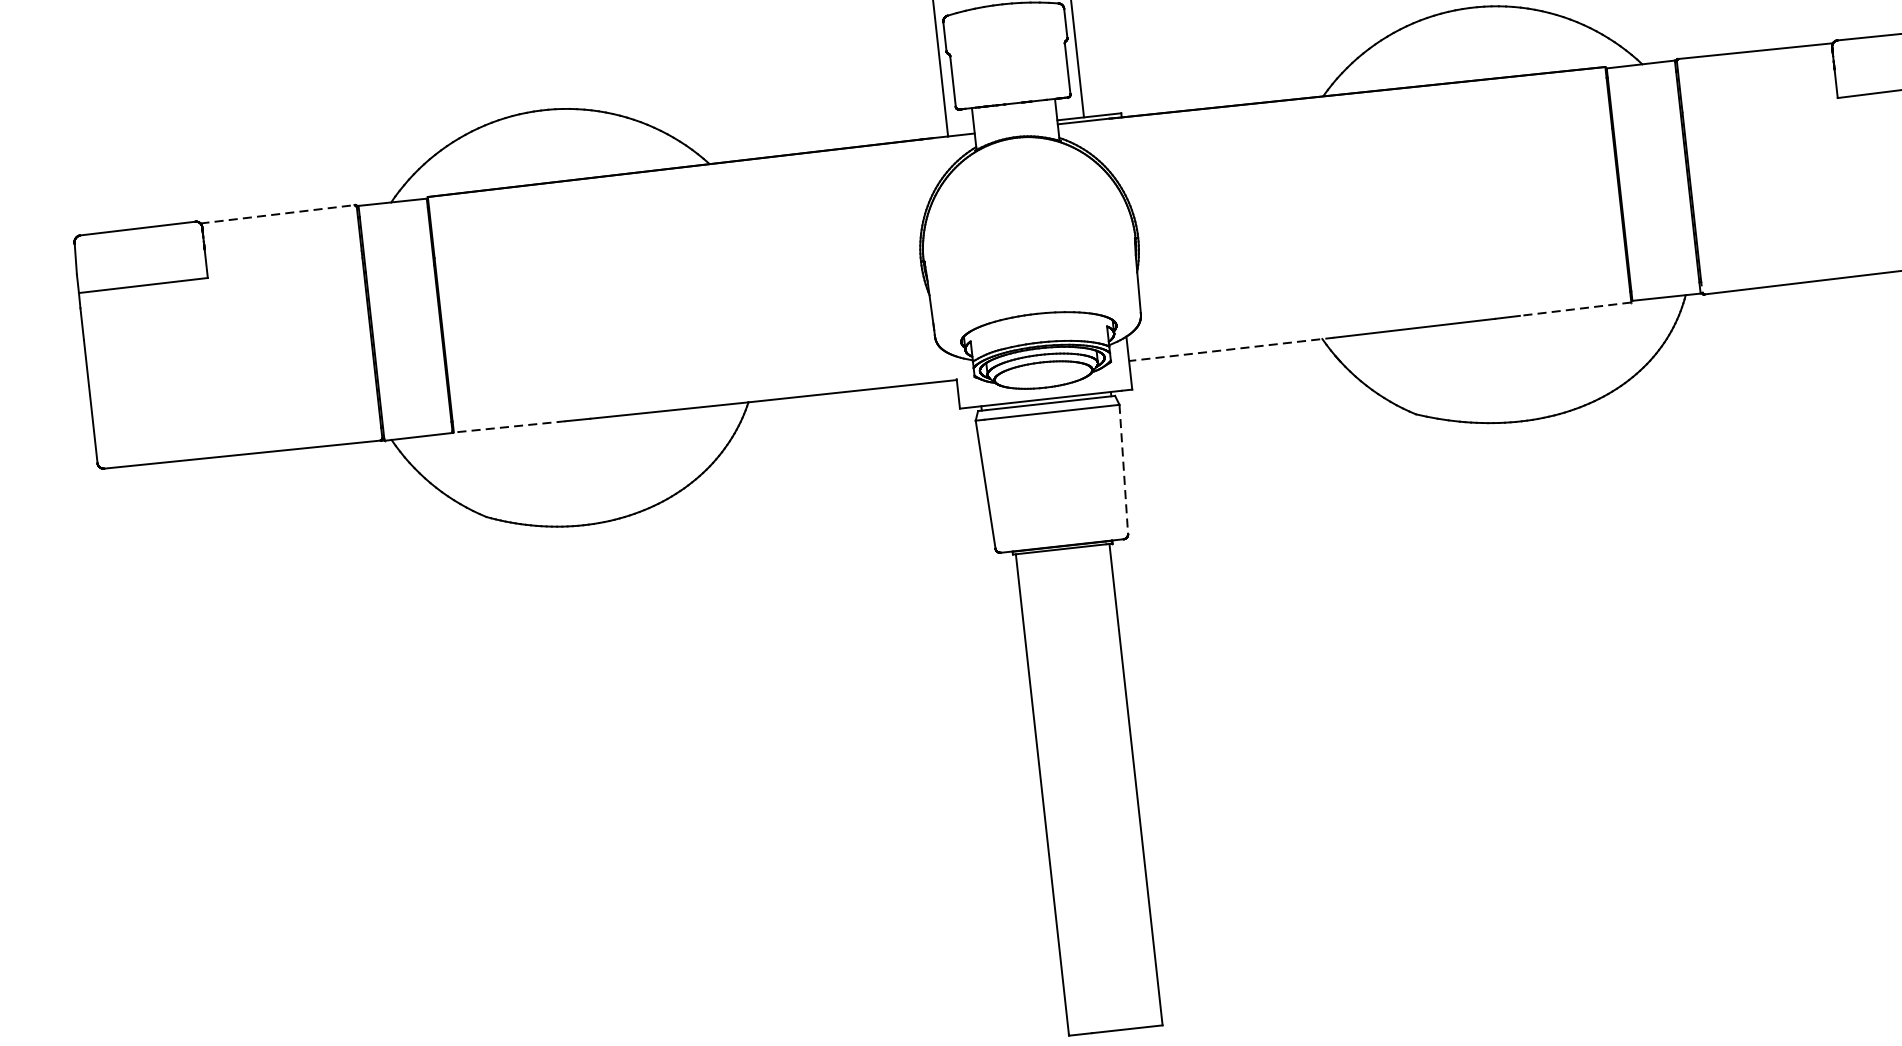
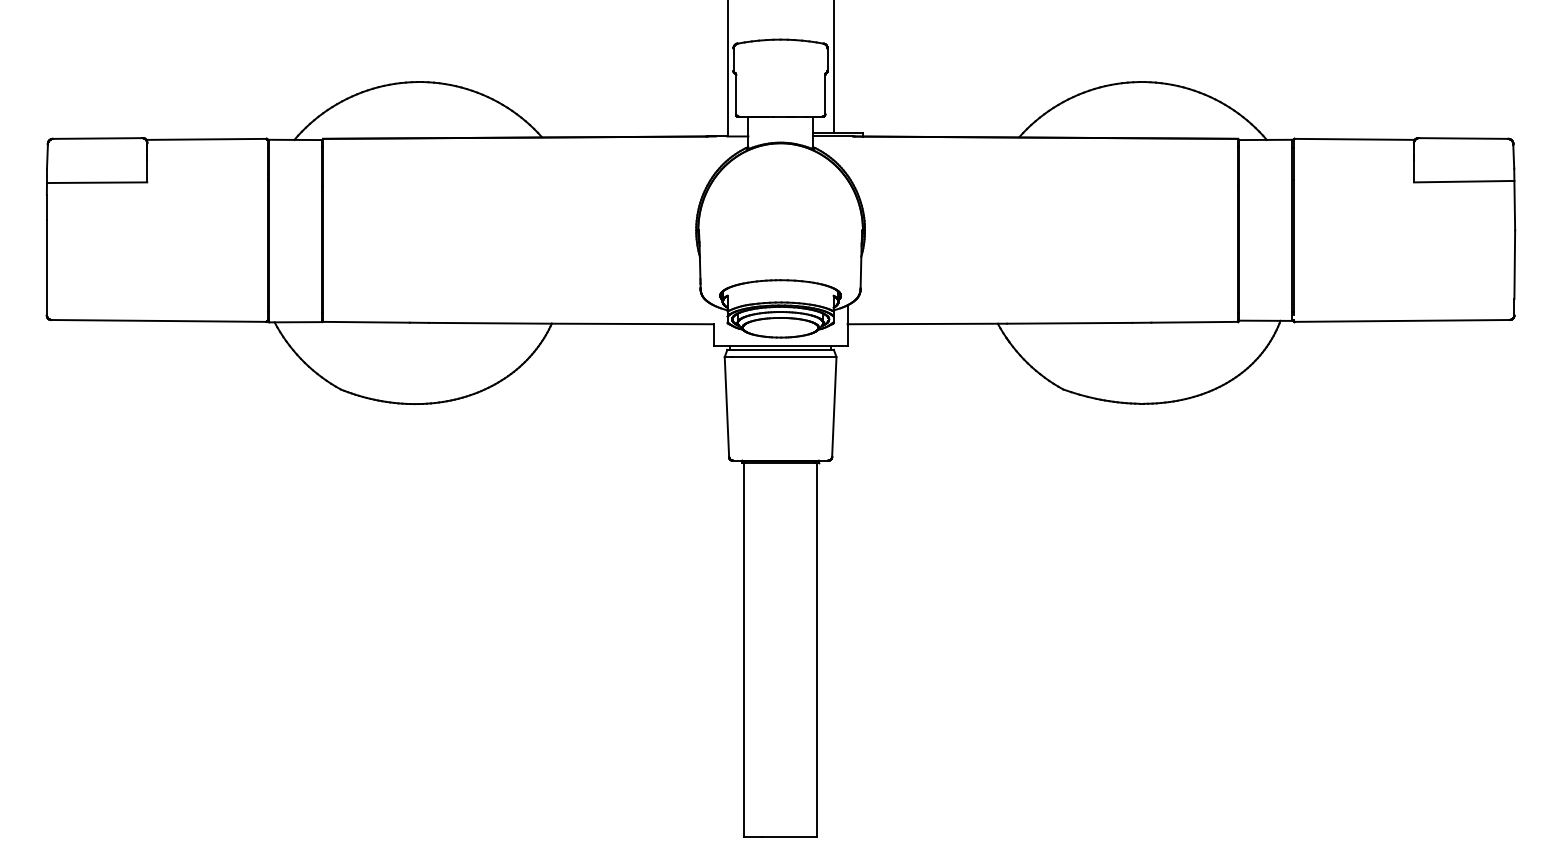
line: (278, 214) -> (206, 139), dashed -> solid
line: (1575, 309) -> (1194, 322), dashed -> solid
line: (1231, 348) -> (927, 323), dashed -> solid
line: (508, 427) -> (365, 322), dashed -> solid
line: (1124, 470) -> (834, 407), dashed -> solid

